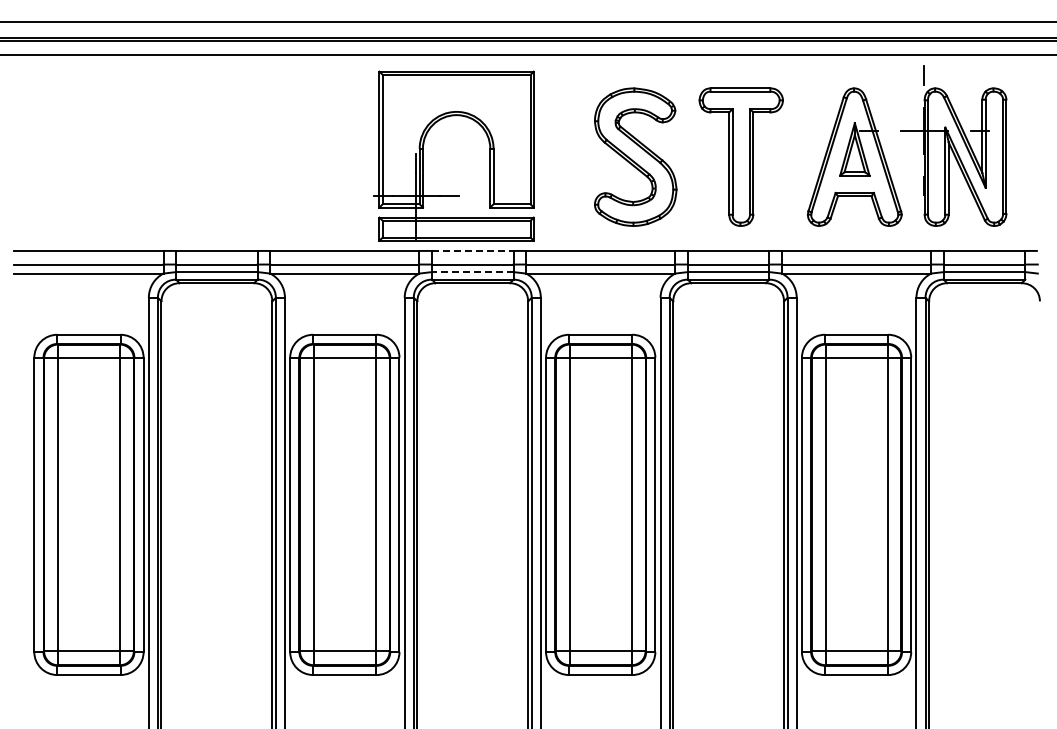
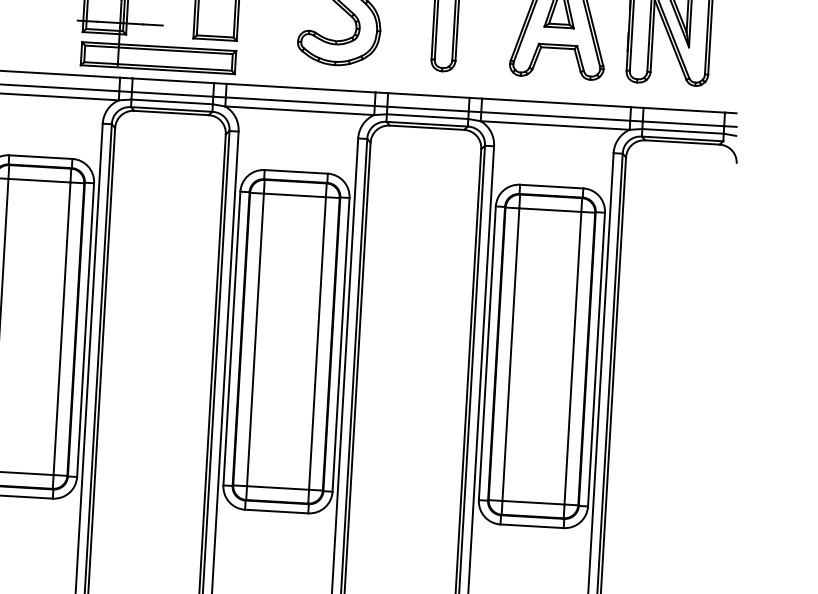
line: (472, 250) -> (173, 80), dashed -> solid
line: (472, 272) -> (171, 102), dashed -> solid

